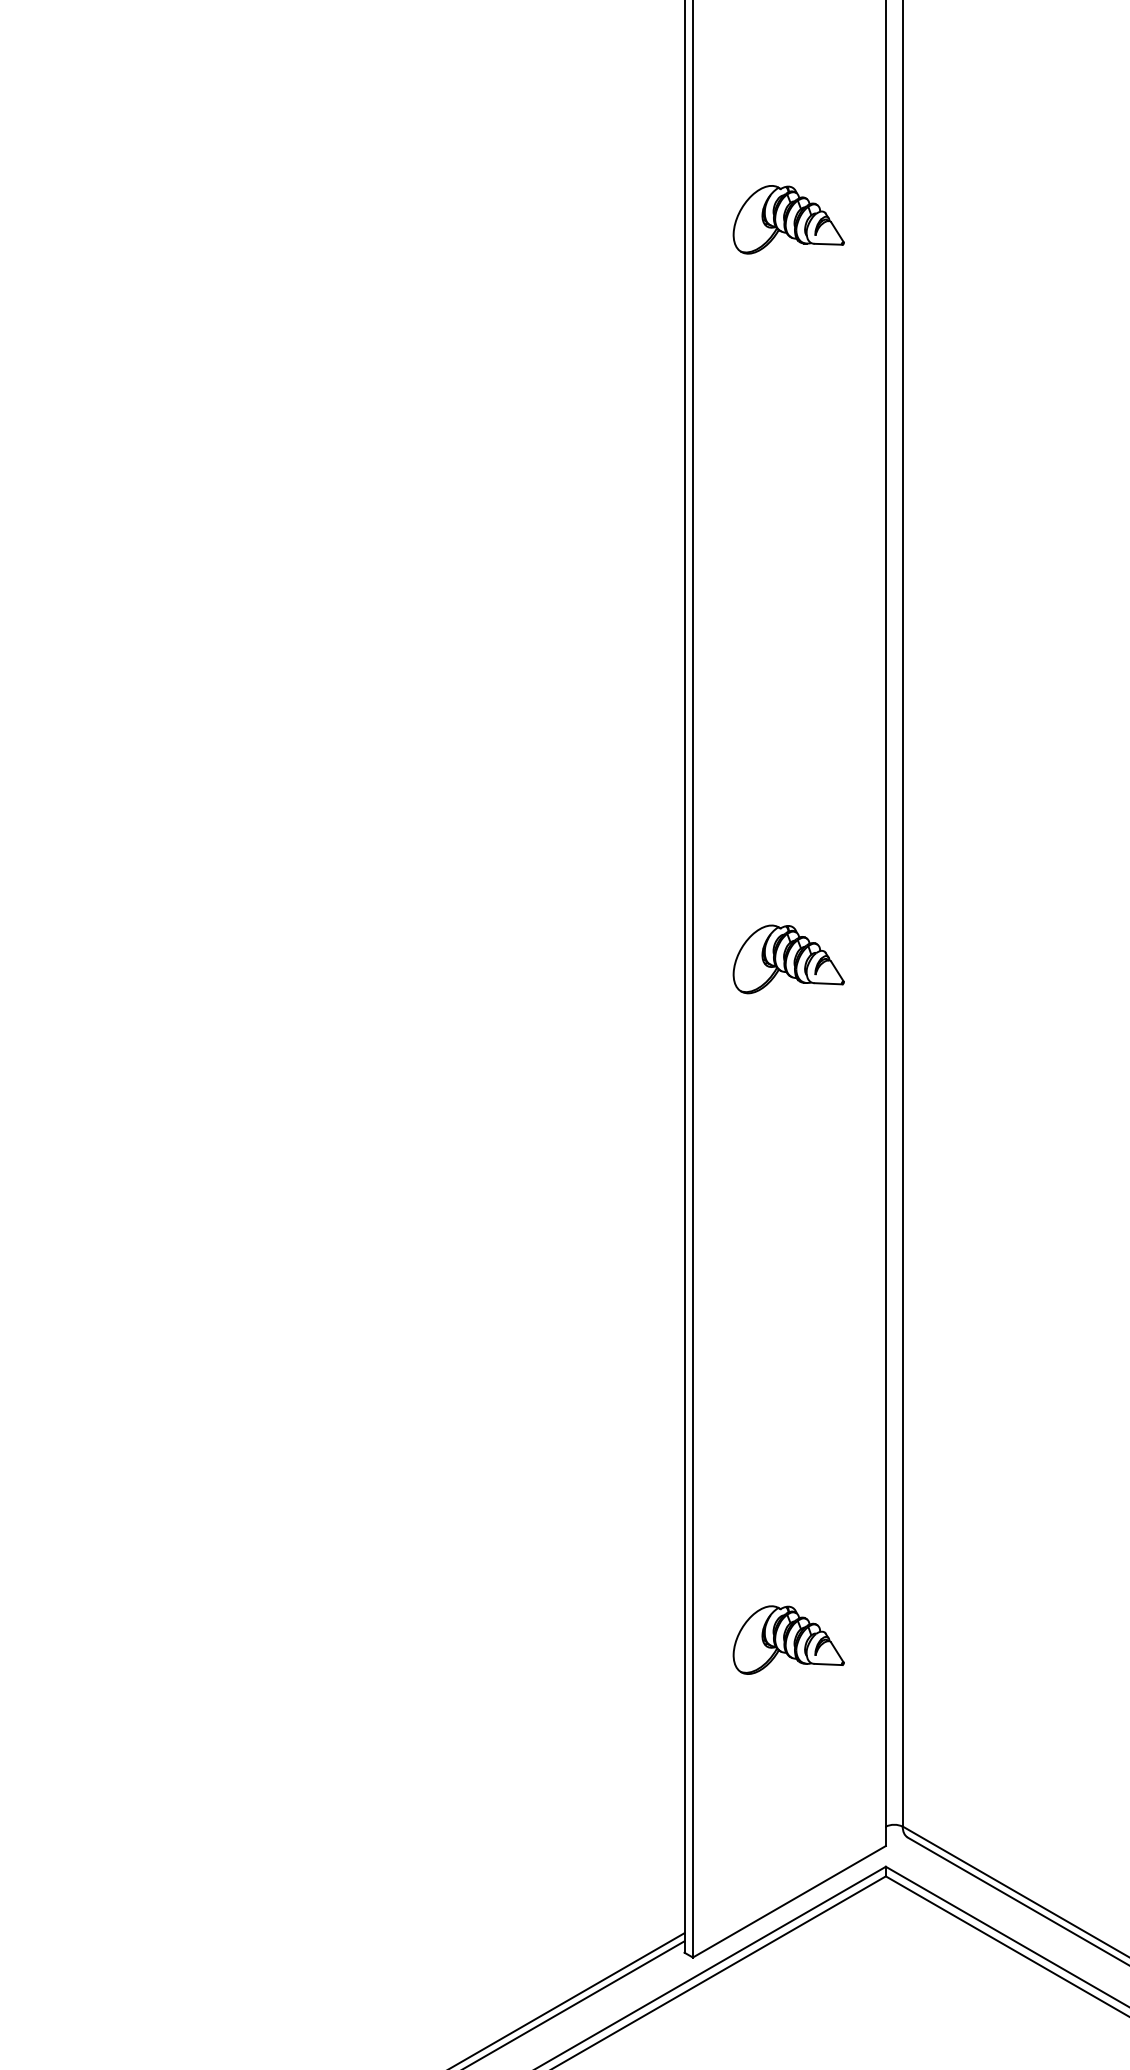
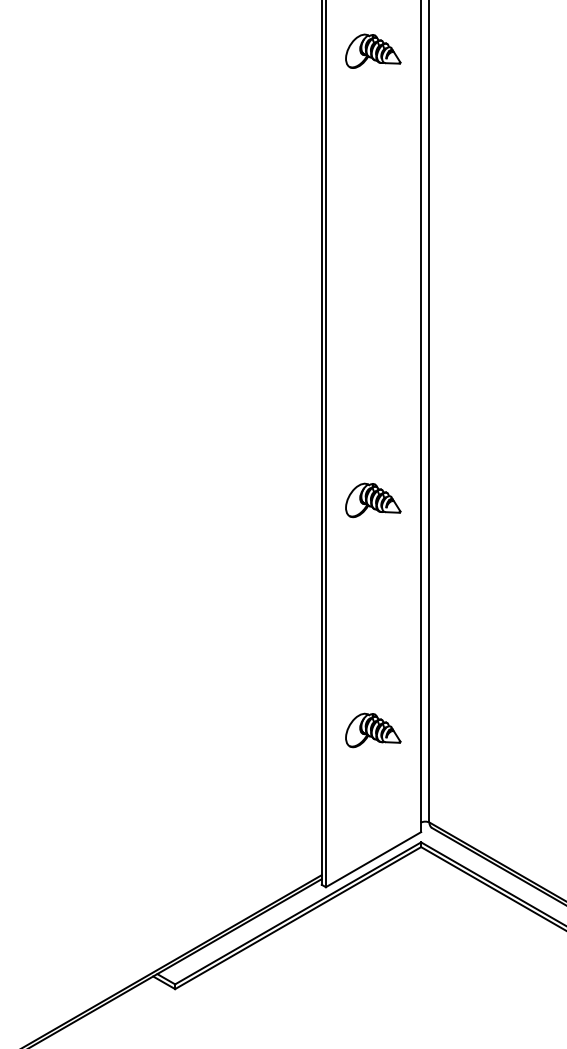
part: (789, 218) -> (373, 50), moved
part: (789, 959) -> (373, 500), moved

